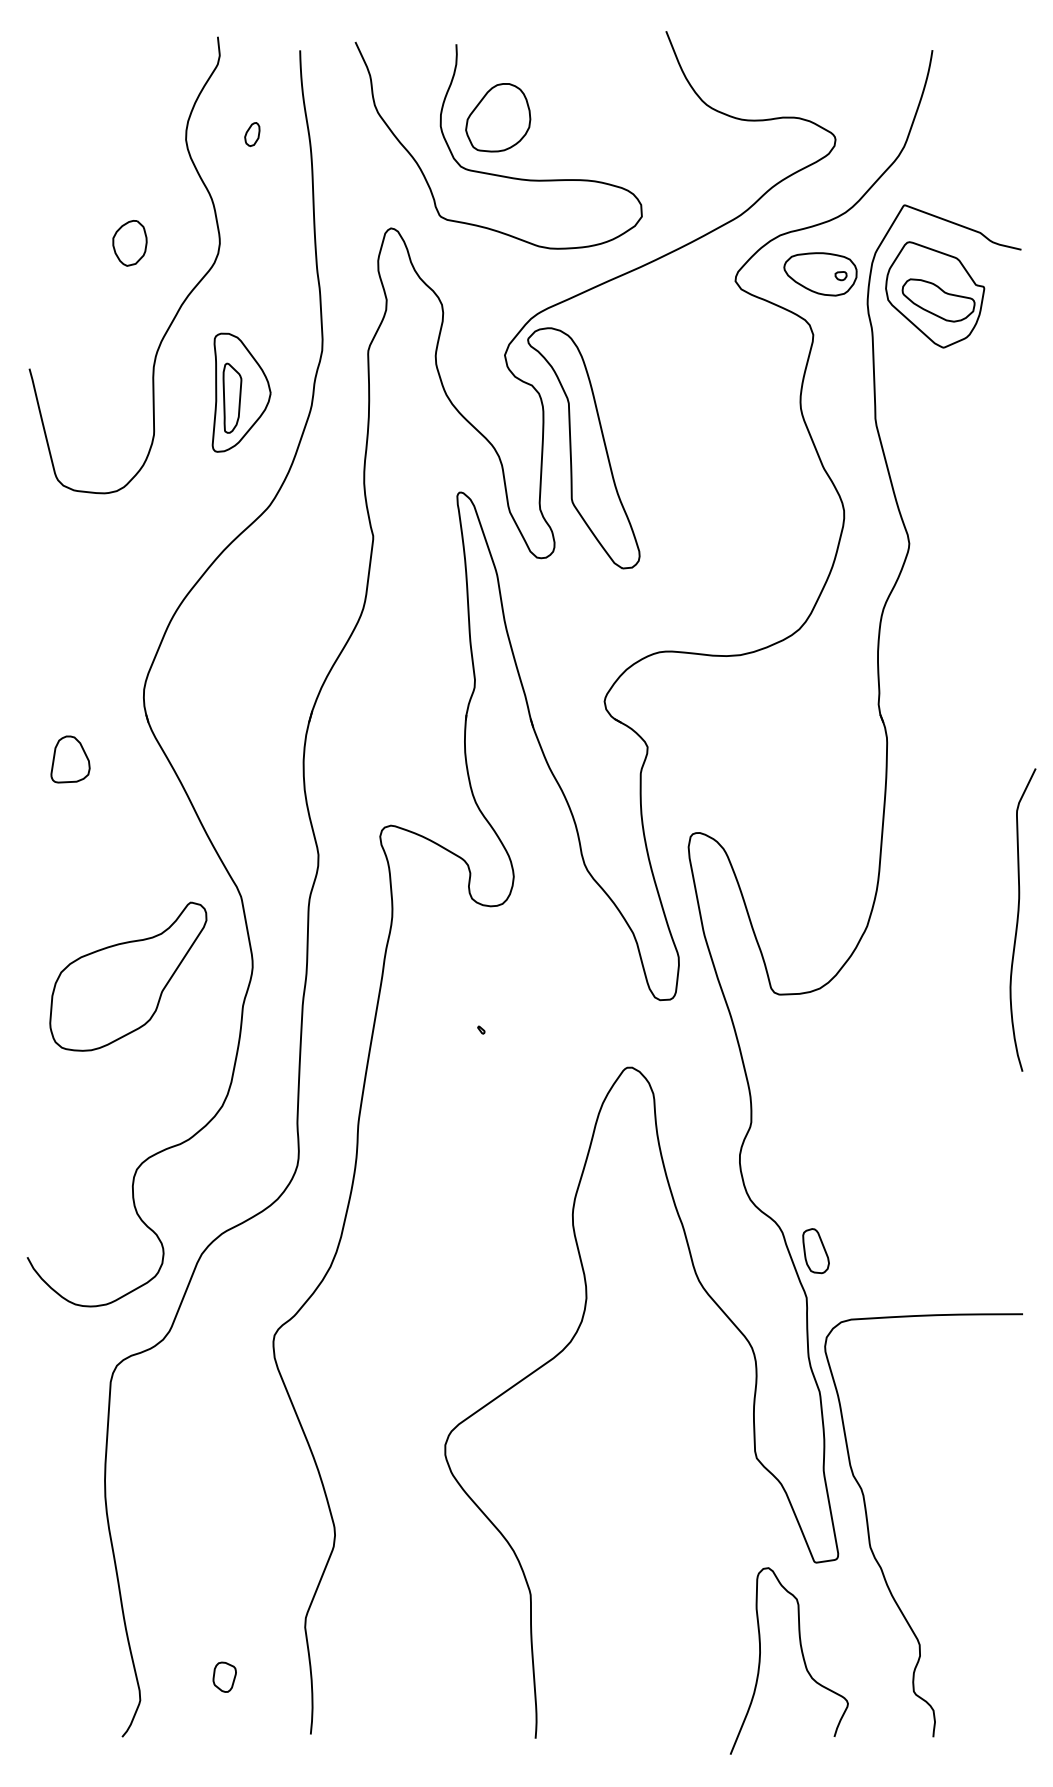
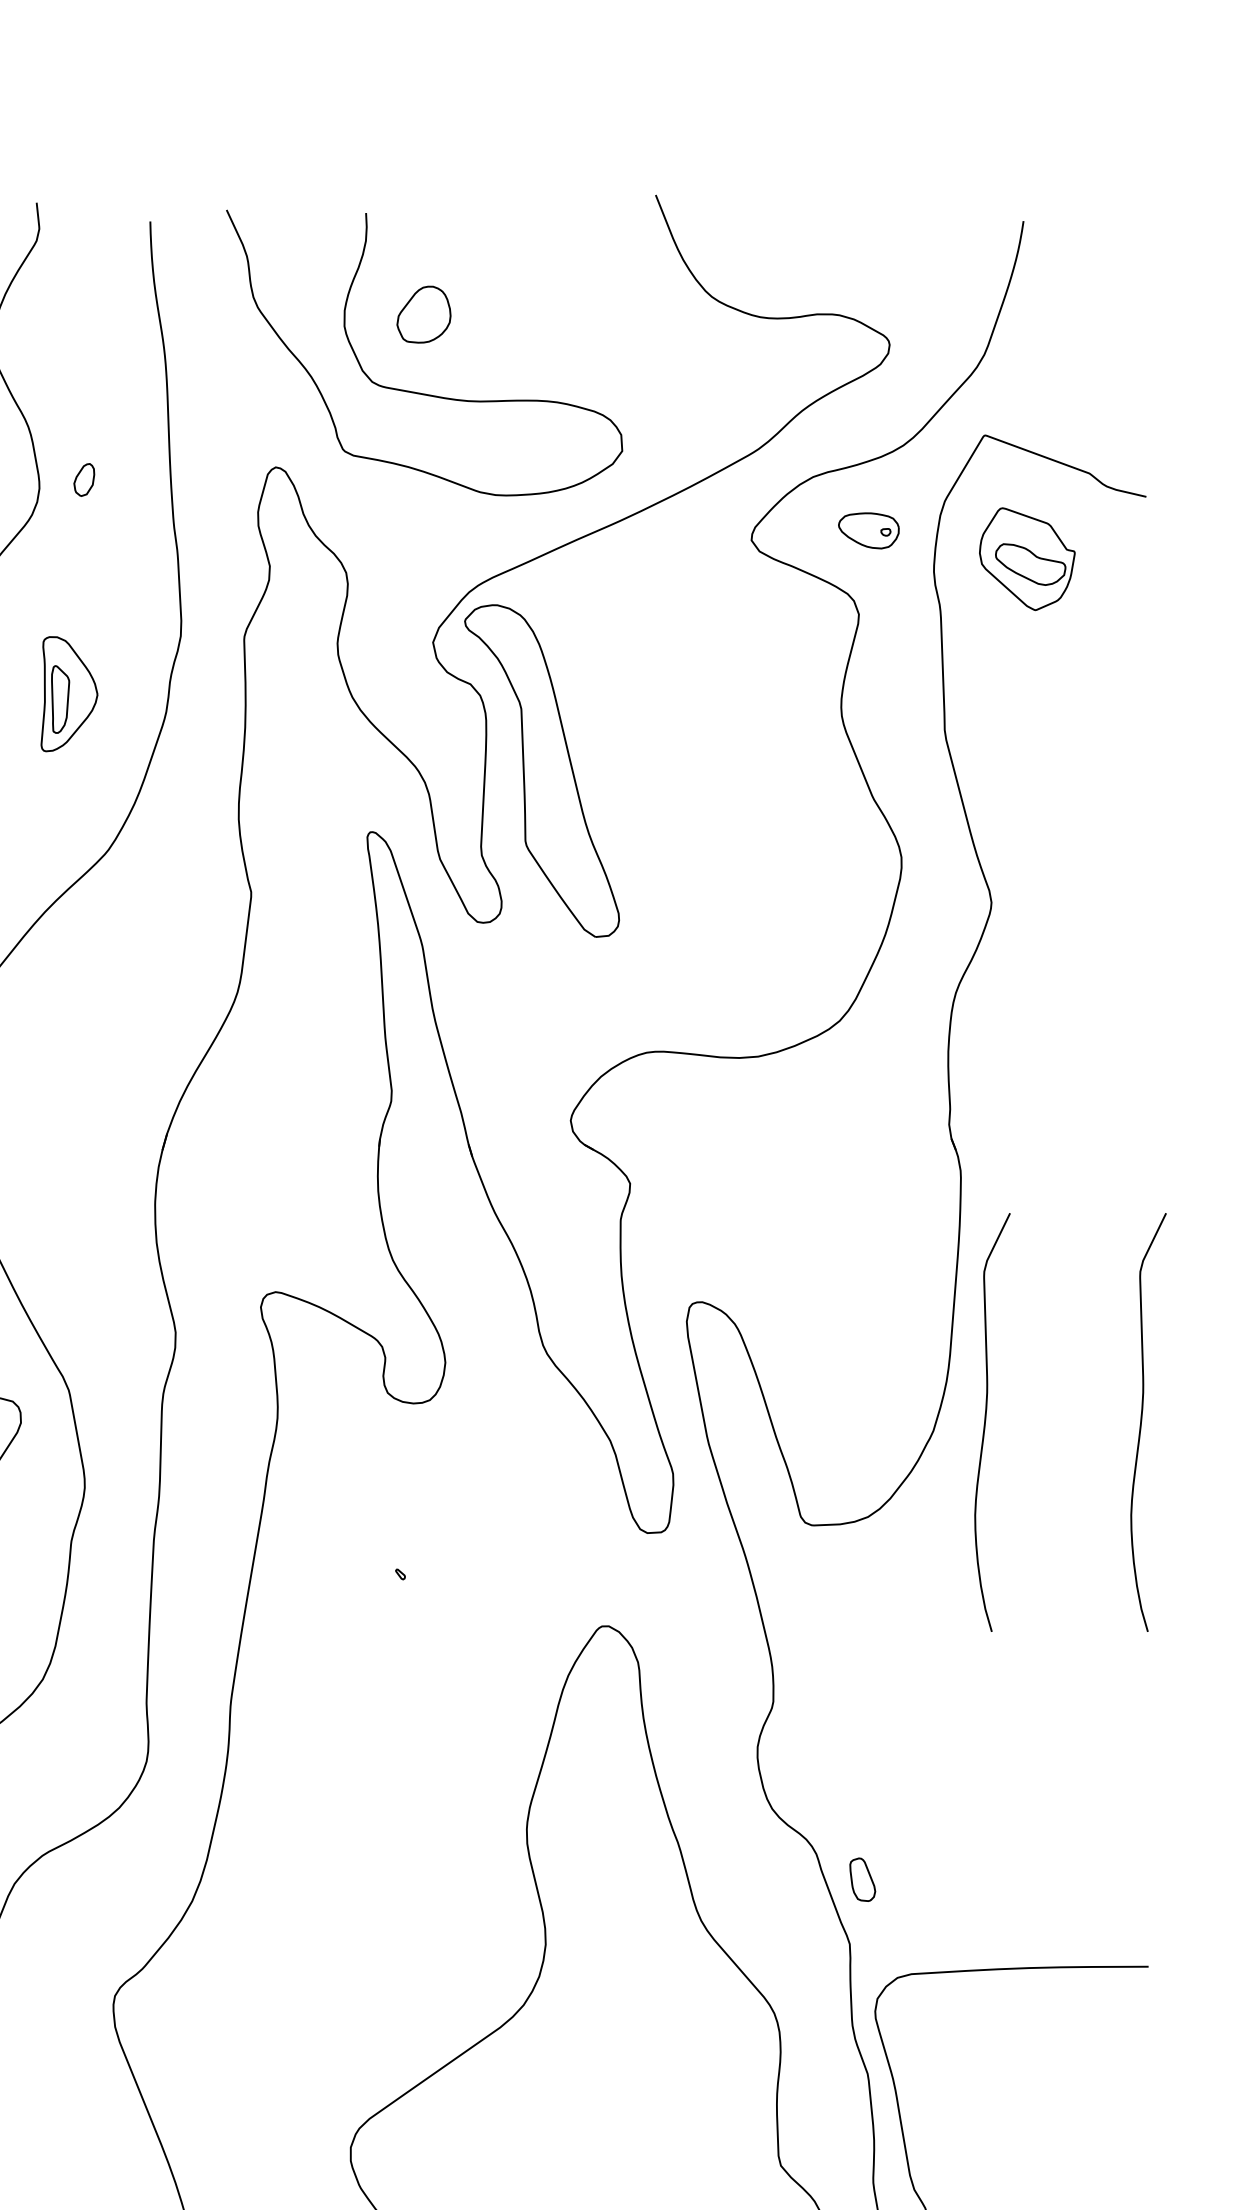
part: (498, 117) -> (424, 314), size x0.6
part: (252, 134) -> (84, 479), moved
part: (820, 274) -> (868, 531), size x0.6
part: (935, 294) -> (1027, 558), size x0.7
part: (241, 392) -> (69, 693), size x0.7
curve: (905, 919) -> (986, 1421), added
part: (815, 1251) -> (861, 1880), size x0.7

